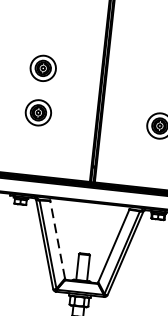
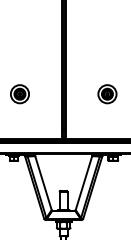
part: (42, 68) -> (19, 62), removed
line: (57, 238) -> (43, 182), dashed -> solid

